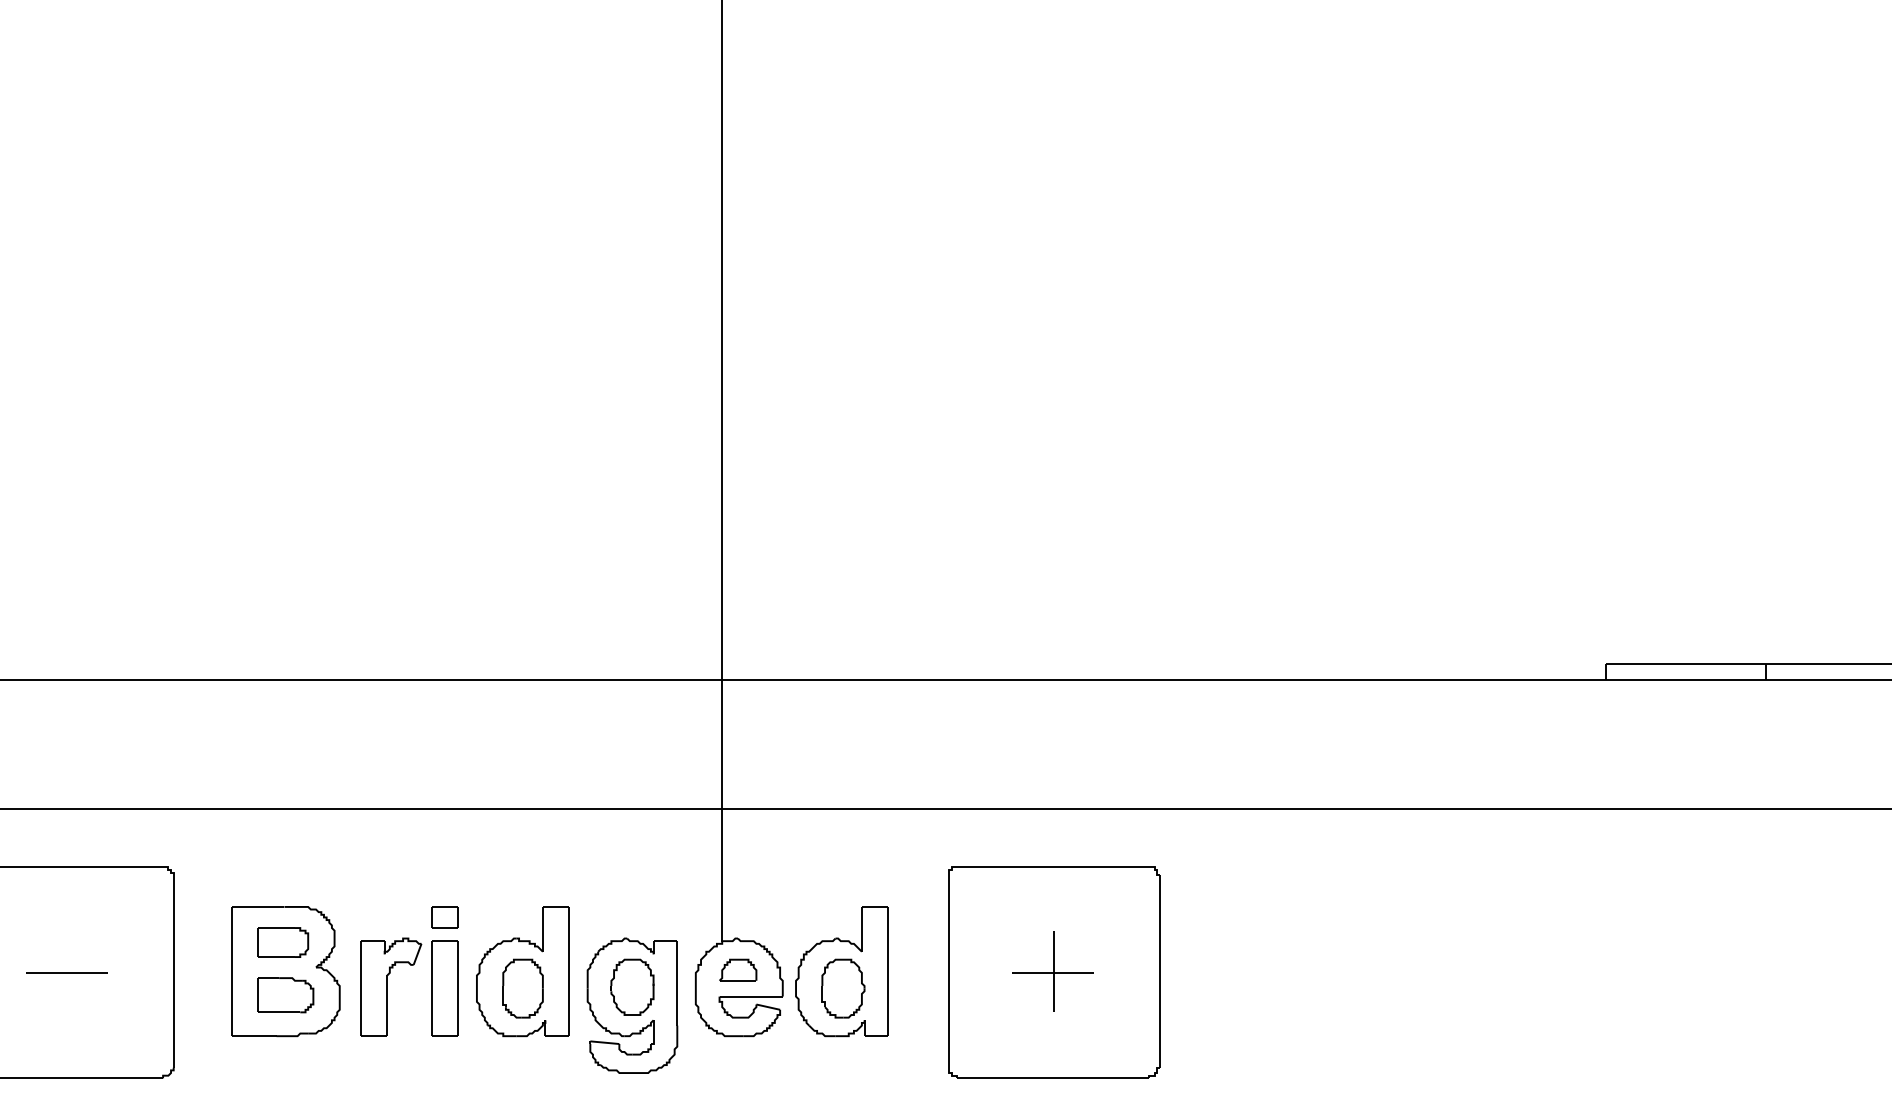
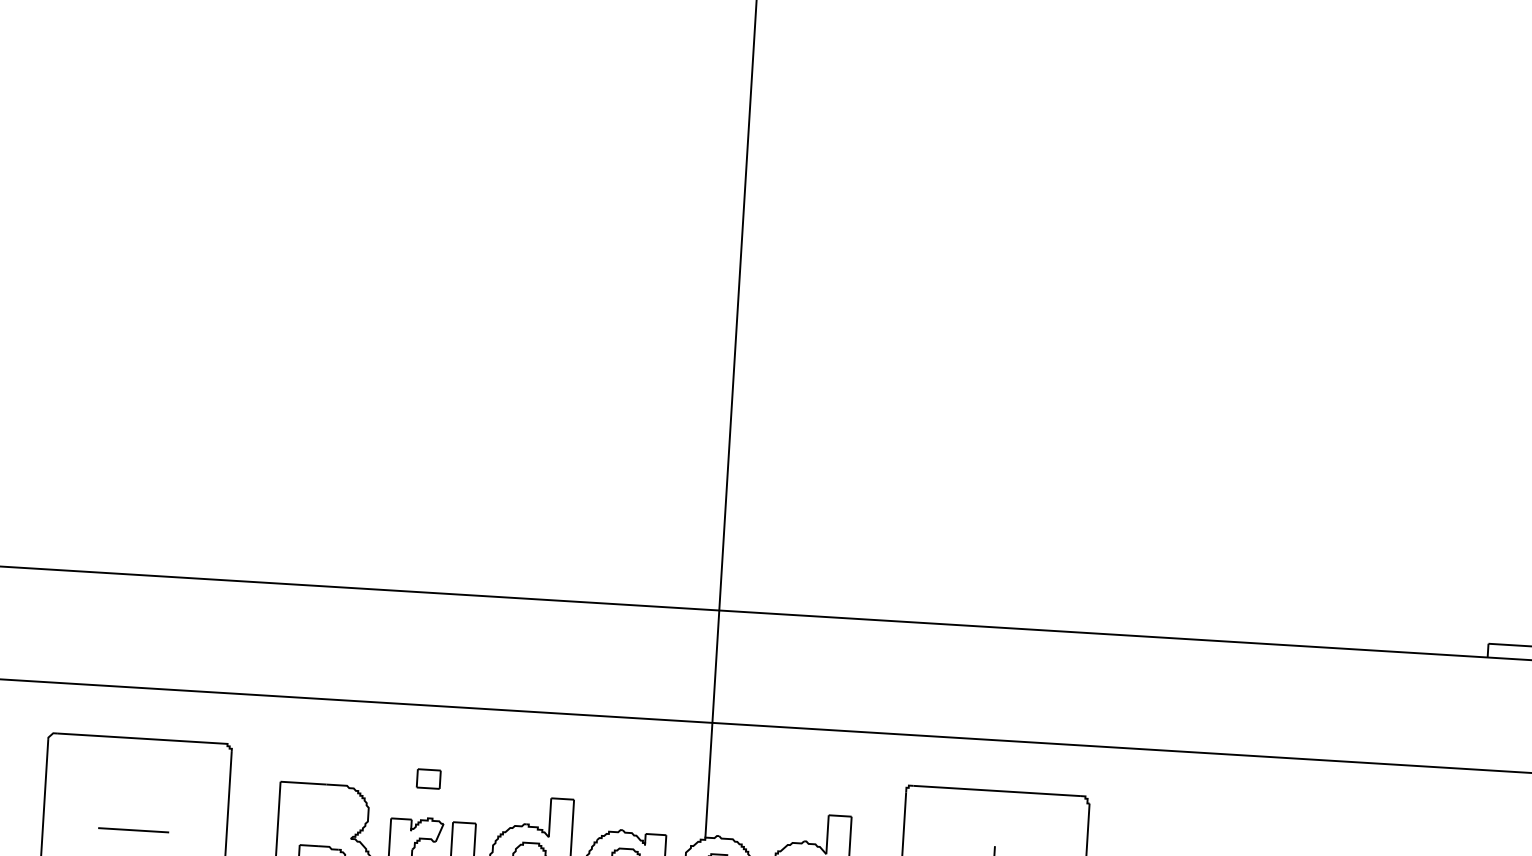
part: (444, 917) -> (428, 779), moved
part: (283, 942) -> (323, 815), removed

